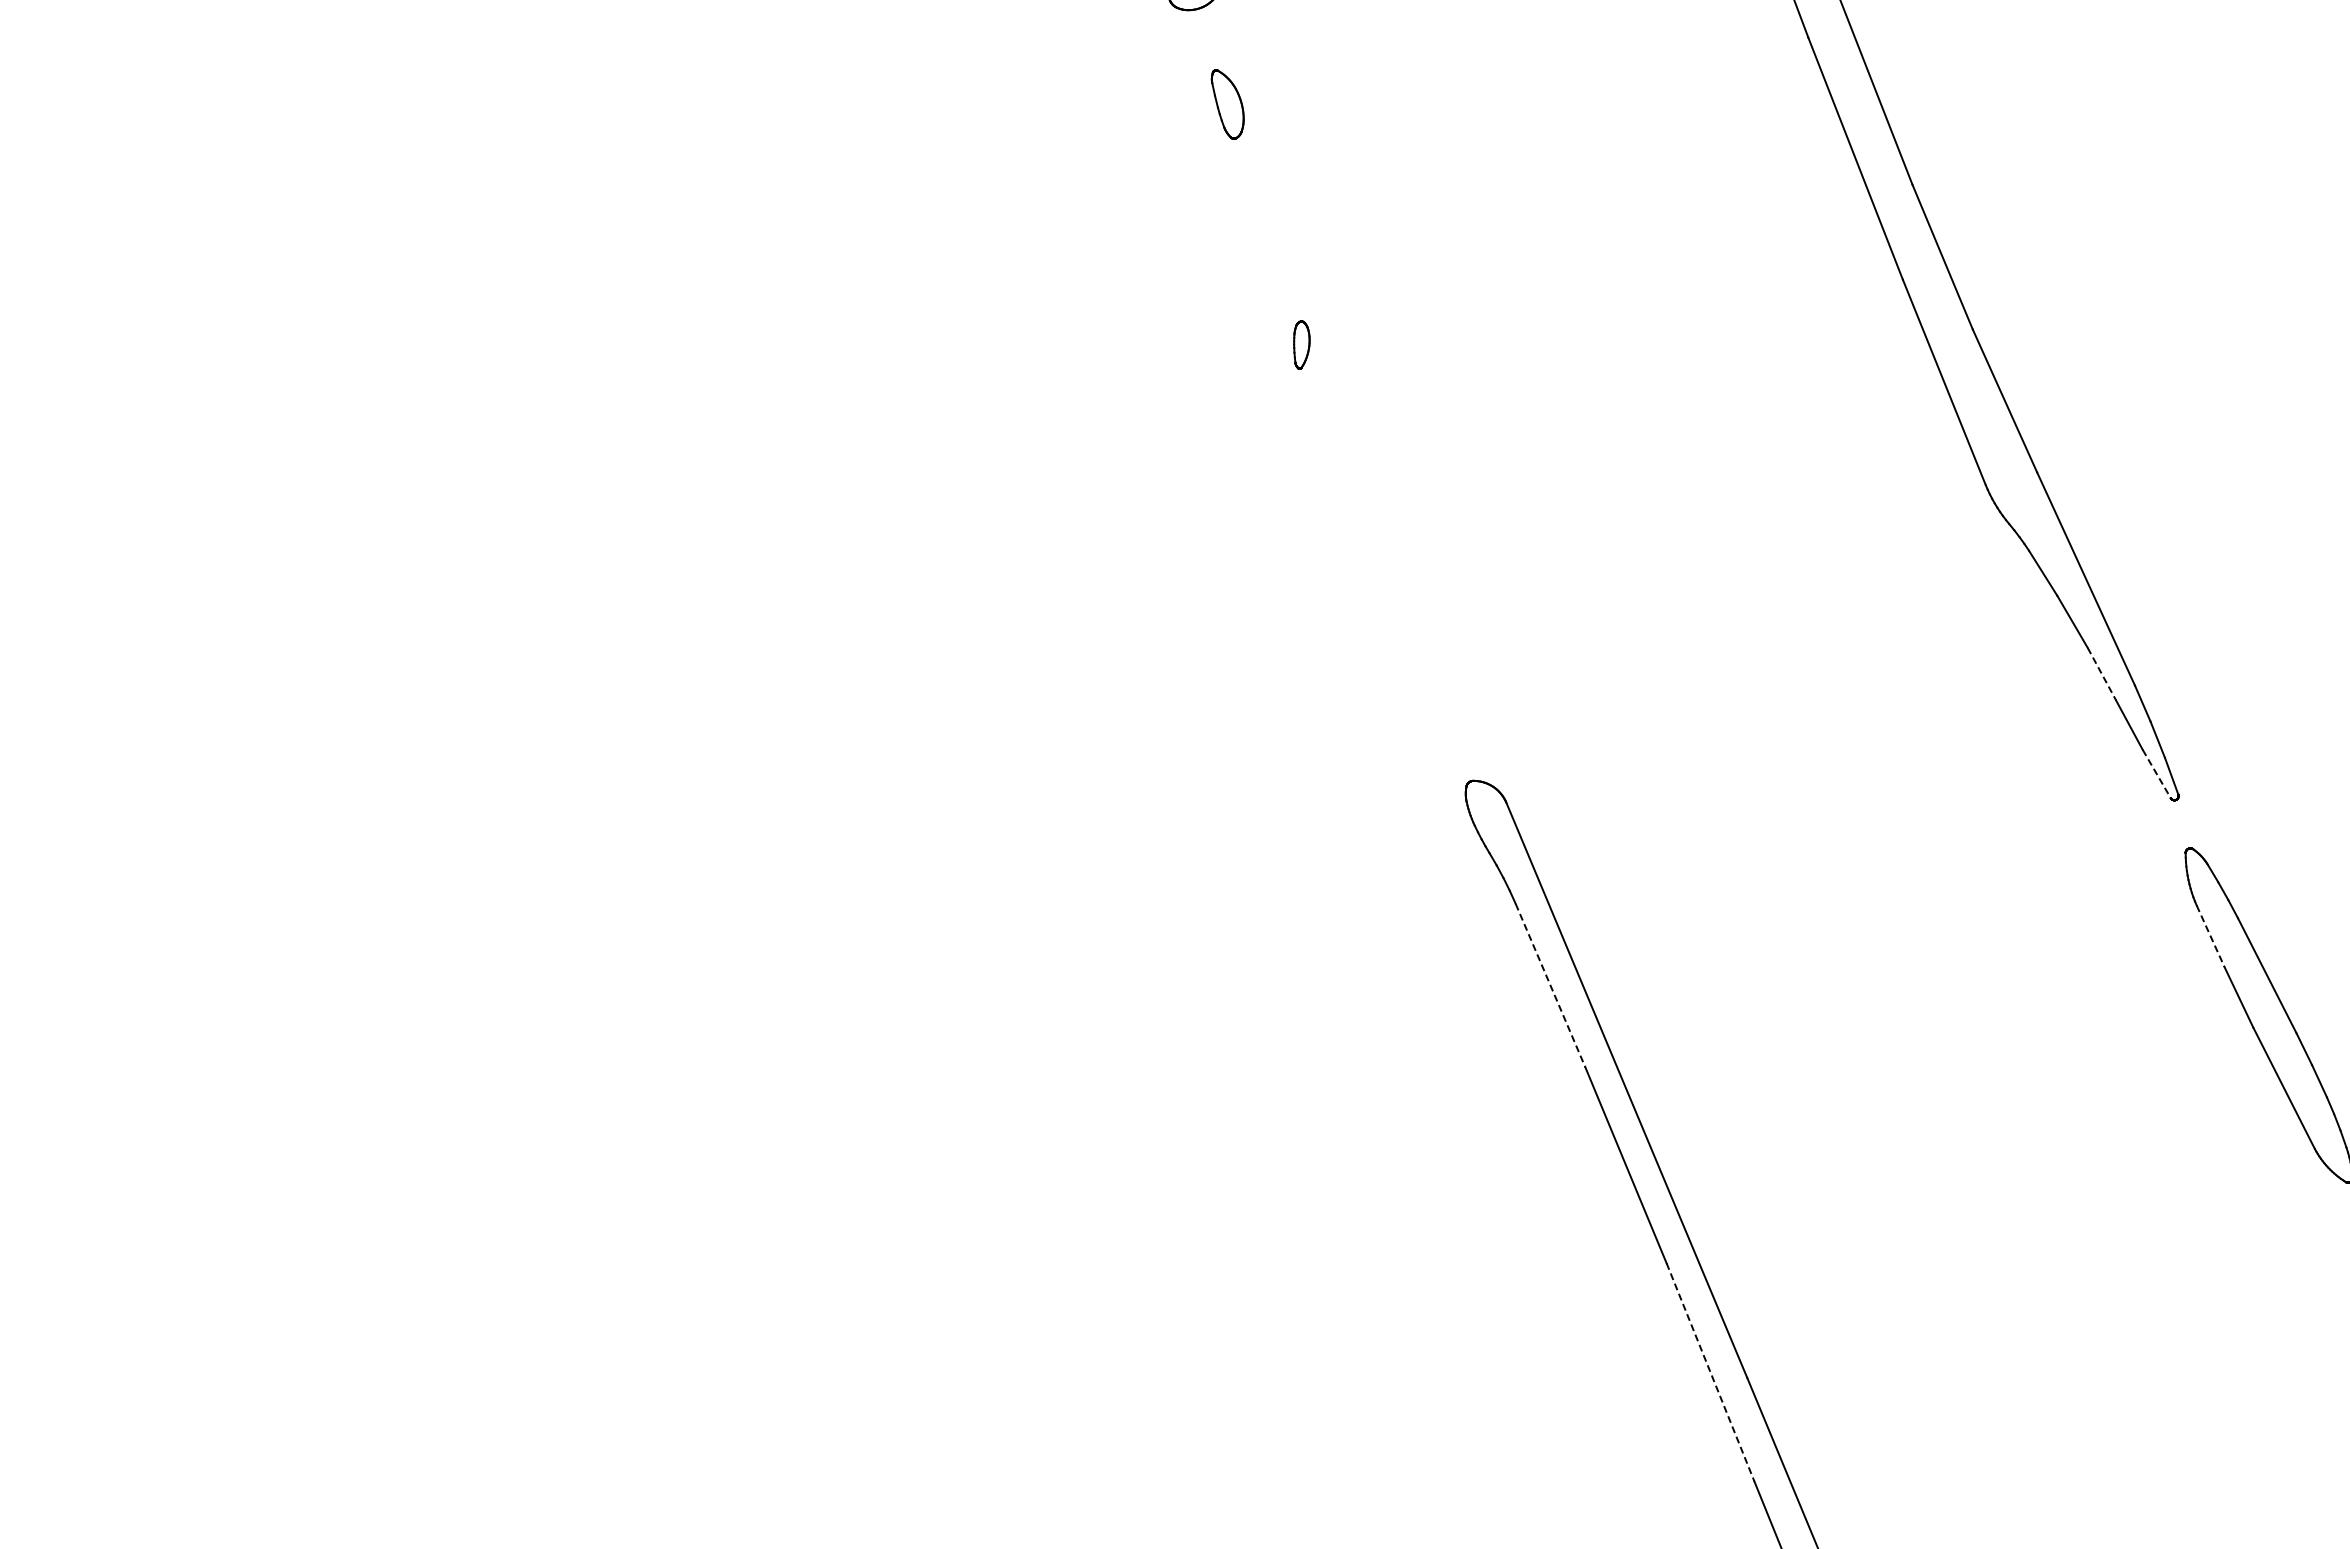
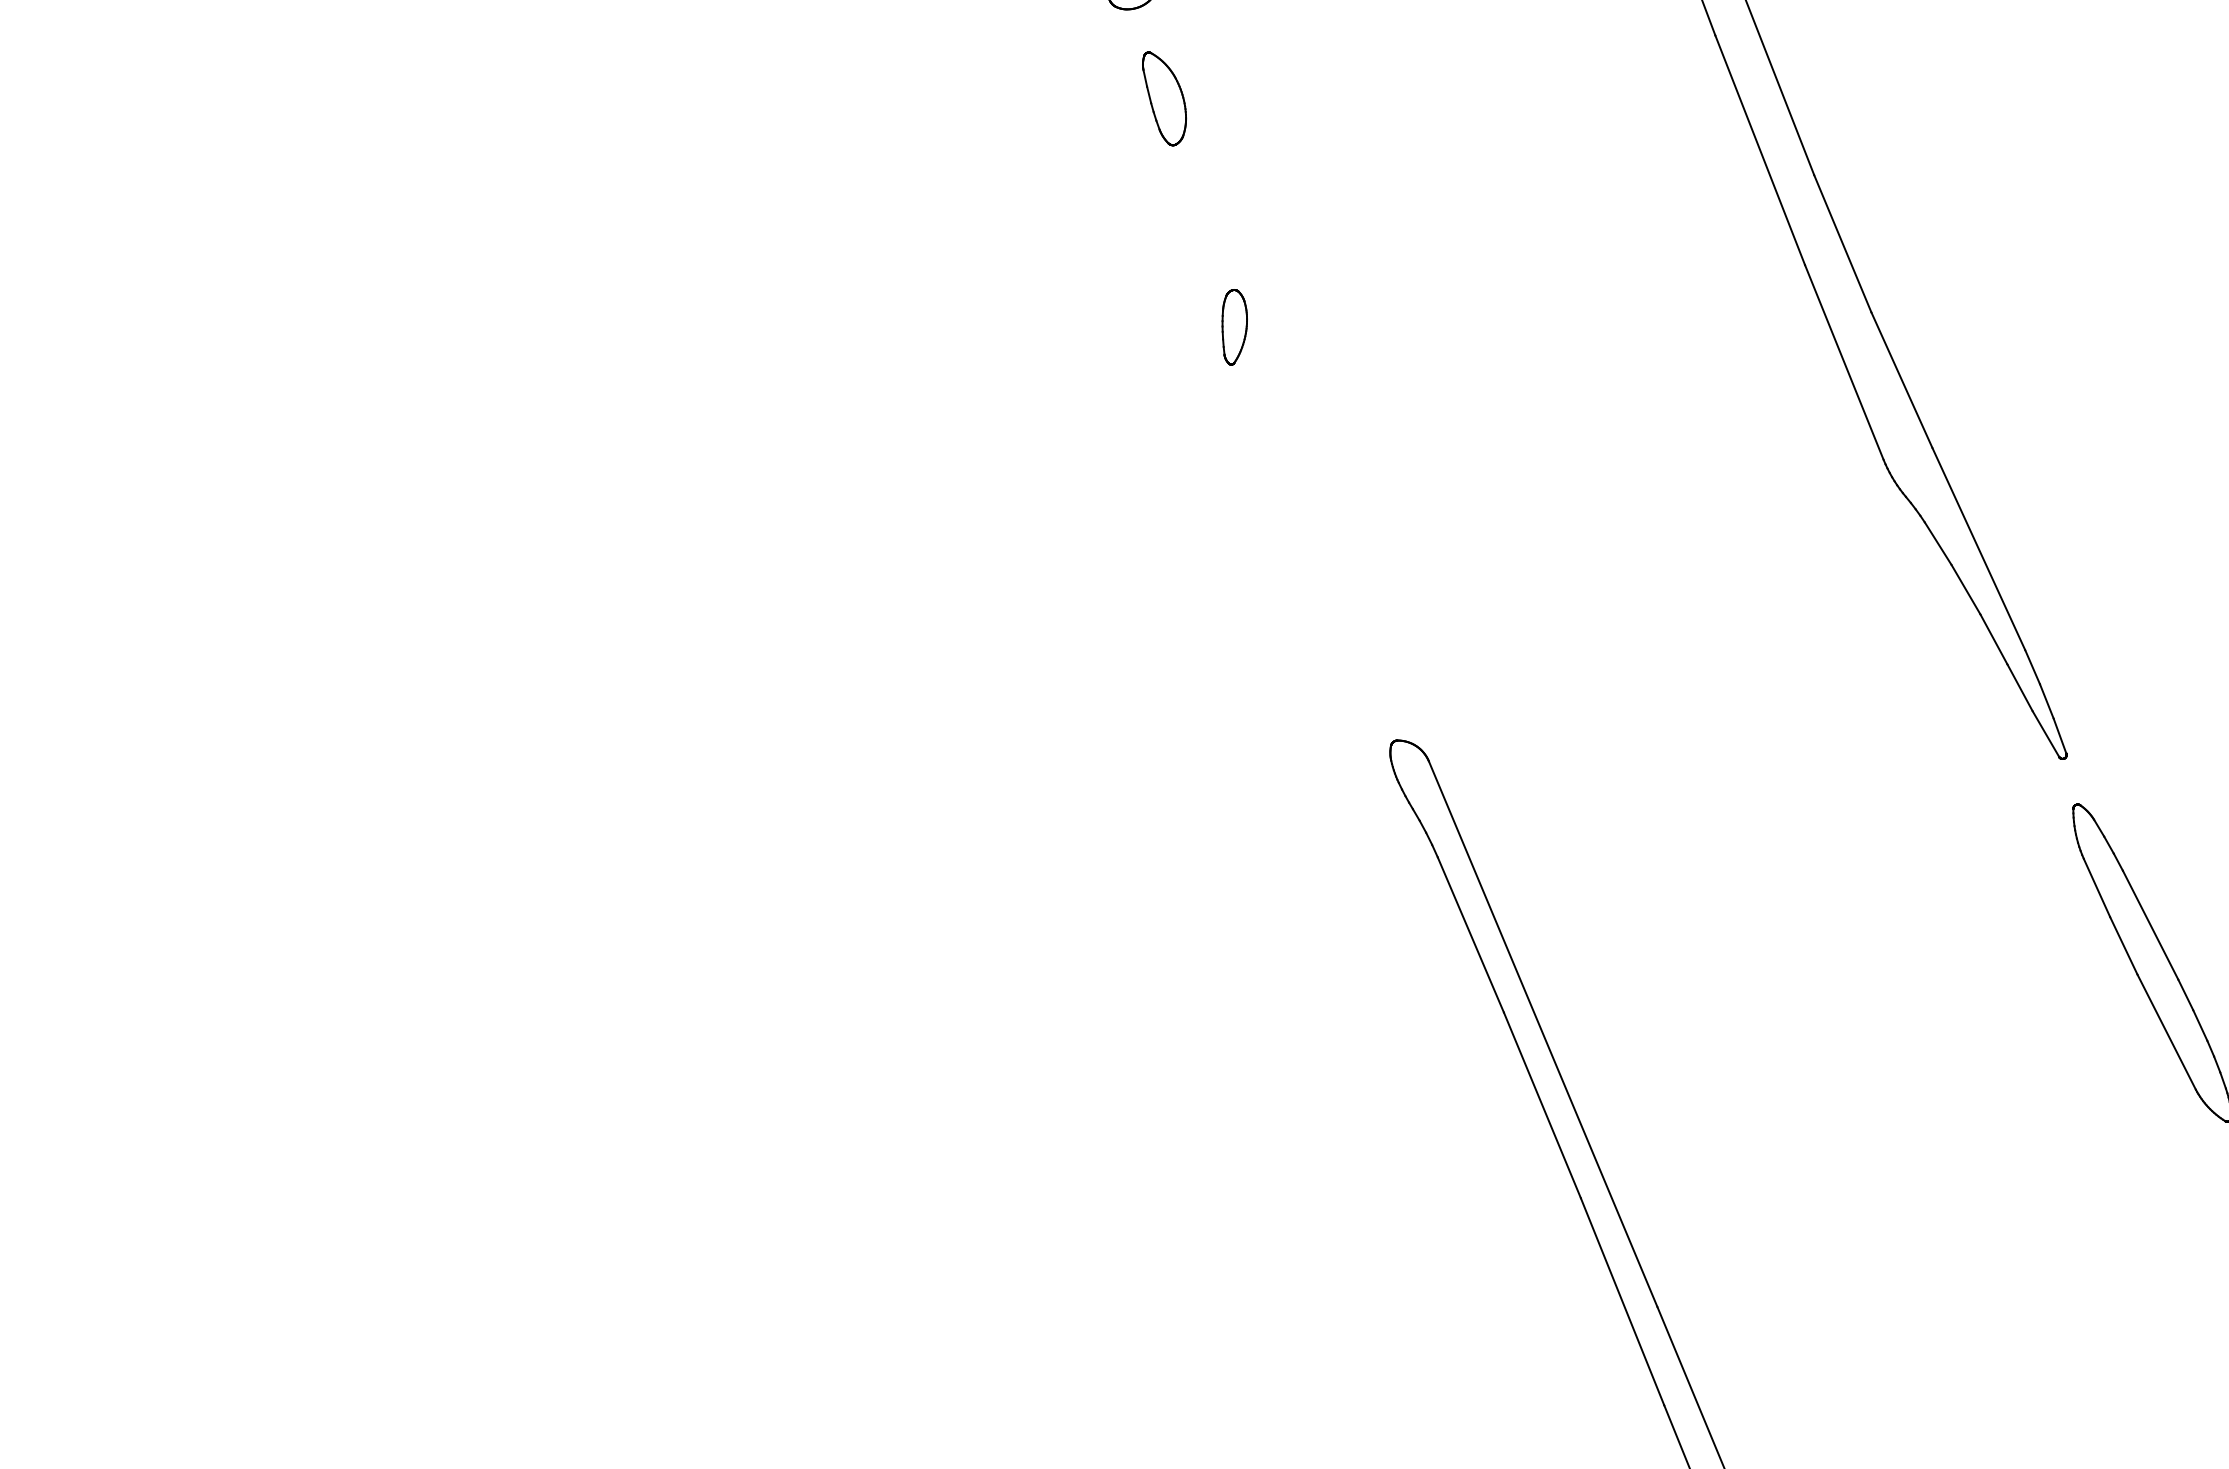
part: (1227, 104) -> (1164, 98), size x1.43
part: (1301, 344) -> (1234, 326), size x1.67
line: (2101, 674) -> (1993, 639), dashed -> solid
line: (2156, 774) -> (2045, 734), dashed -> solid
line: (2210, 936) -> (2096, 888), dashed -> solid
line: (1550, 985) -> (1470, 934), dashed -> solid
line: (1710, 1372) -> (1622, 1301), dashed -> solid

